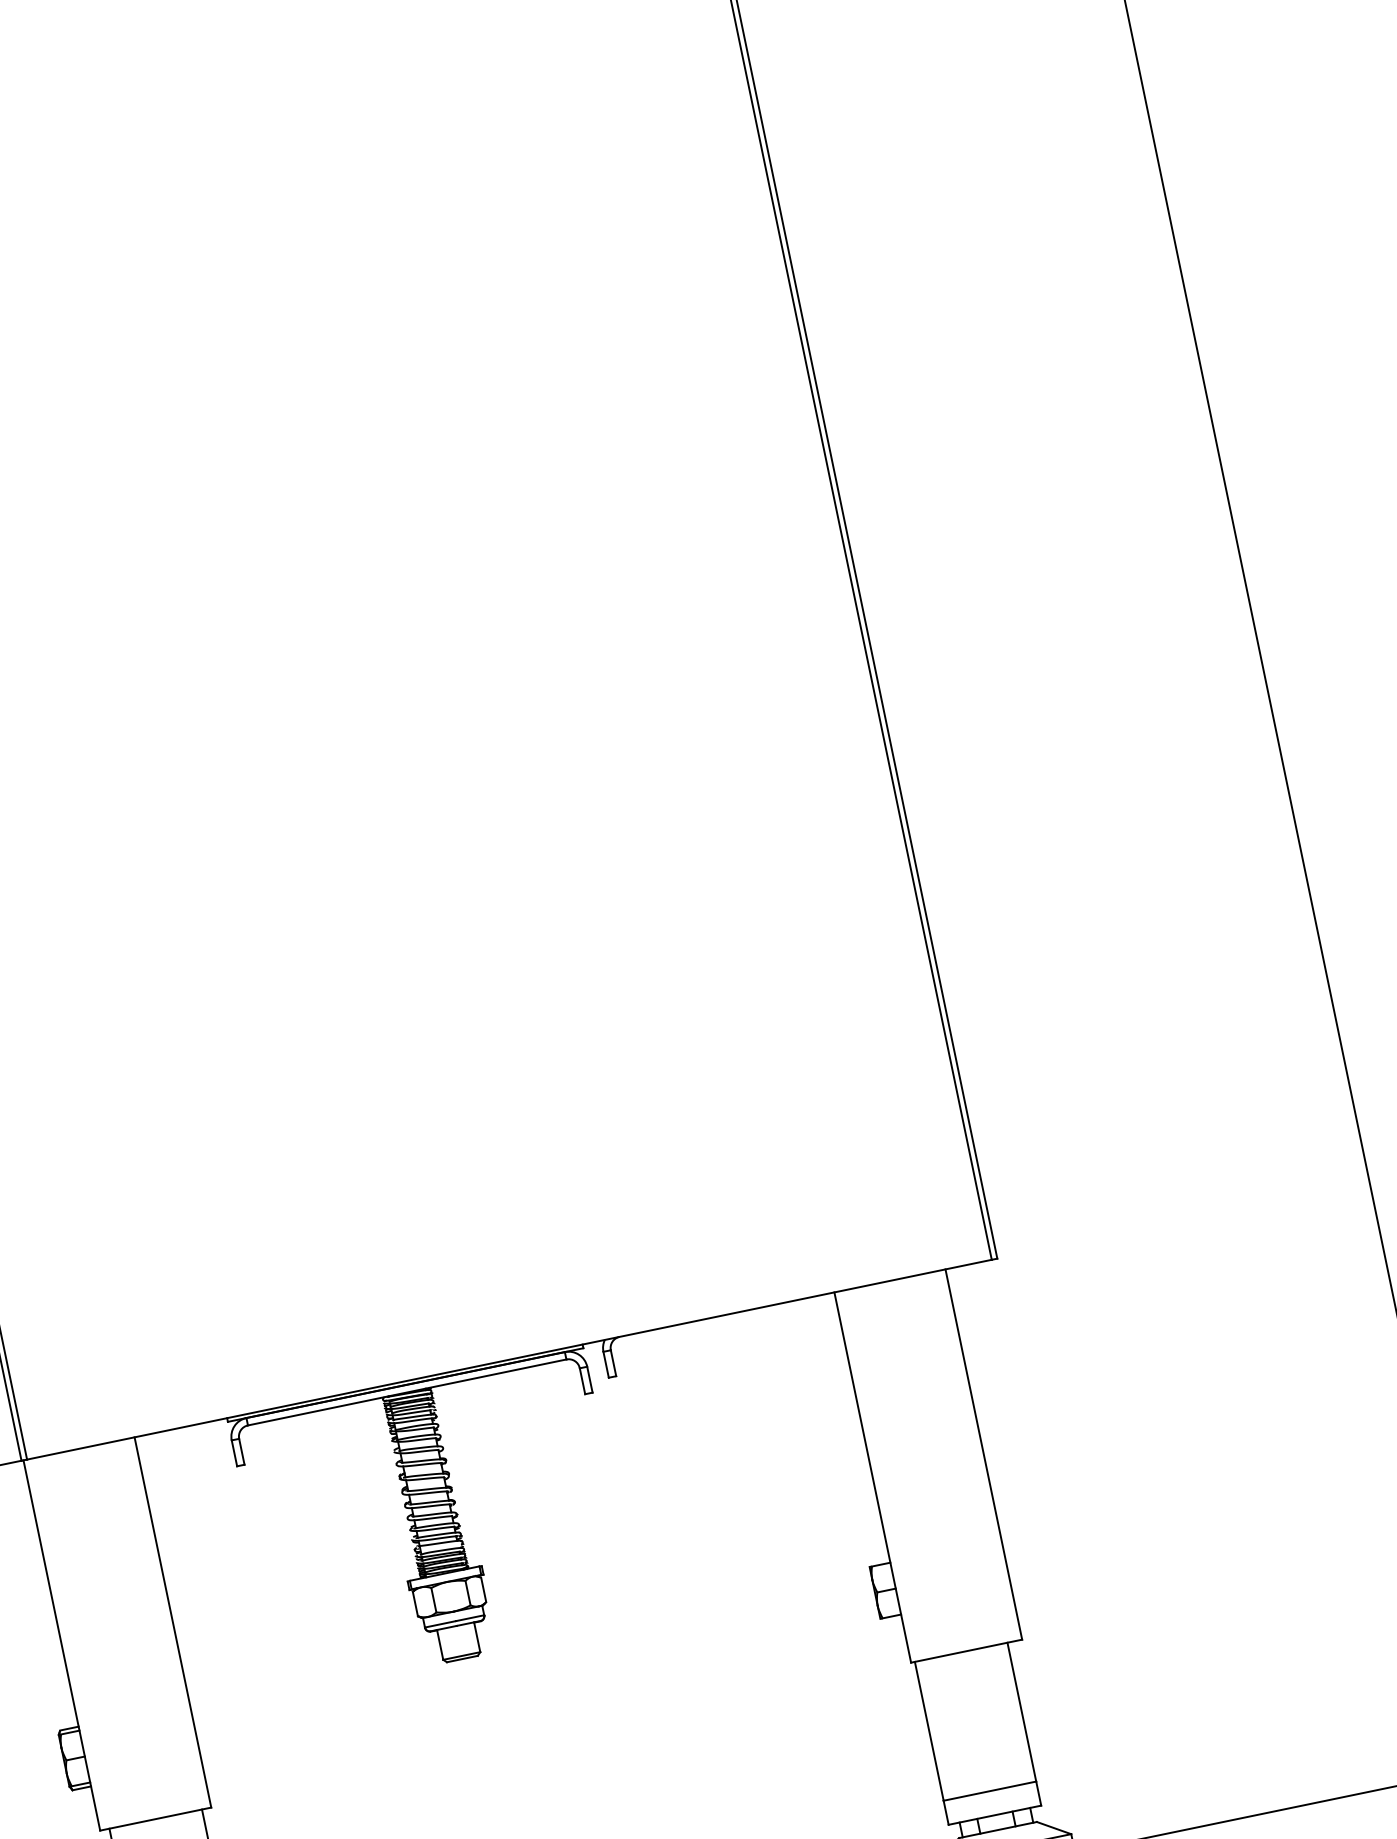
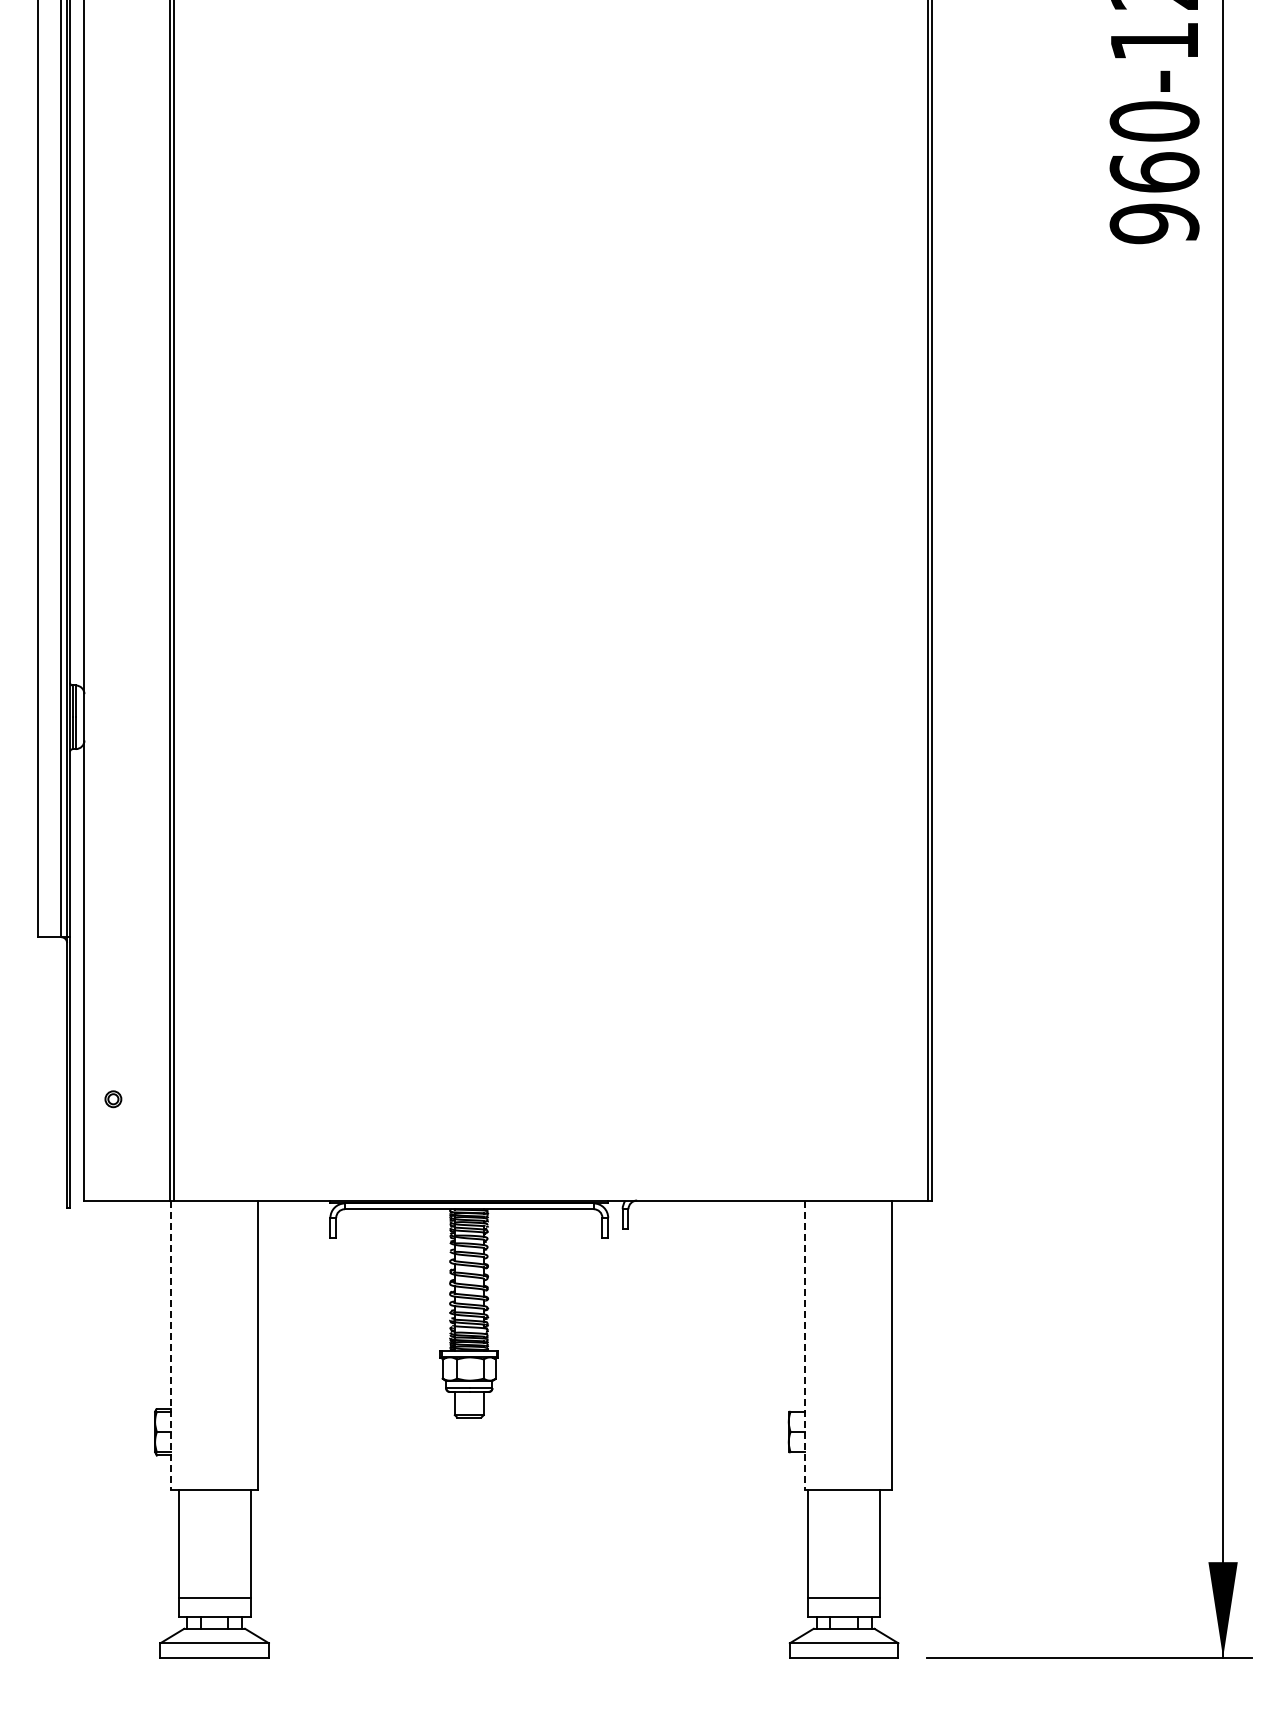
line: (872, 1478) -> (804, 1345), solid -> dashed
line: (62, 1645) -> (171, 1345), solid -> dashed

